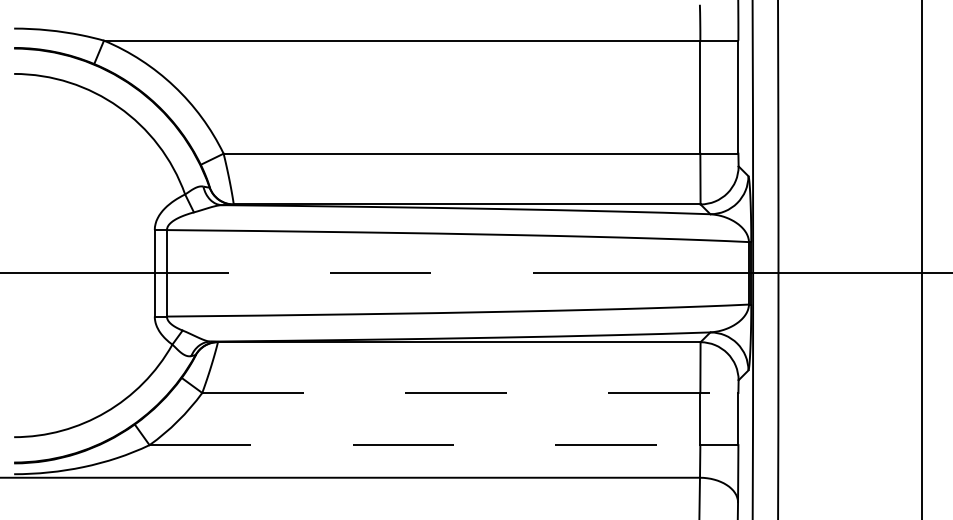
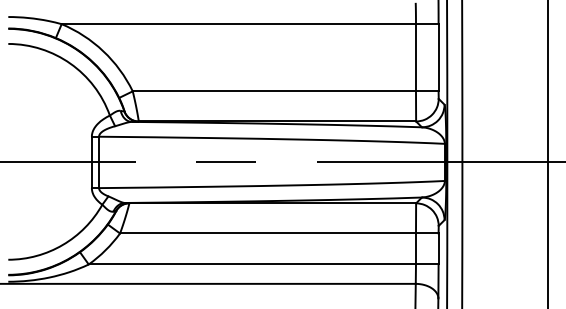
line: (470, 392) -> (279, 233), dashed -> solid
line: (425, 445) -> (252, 264), dashed -> solid

